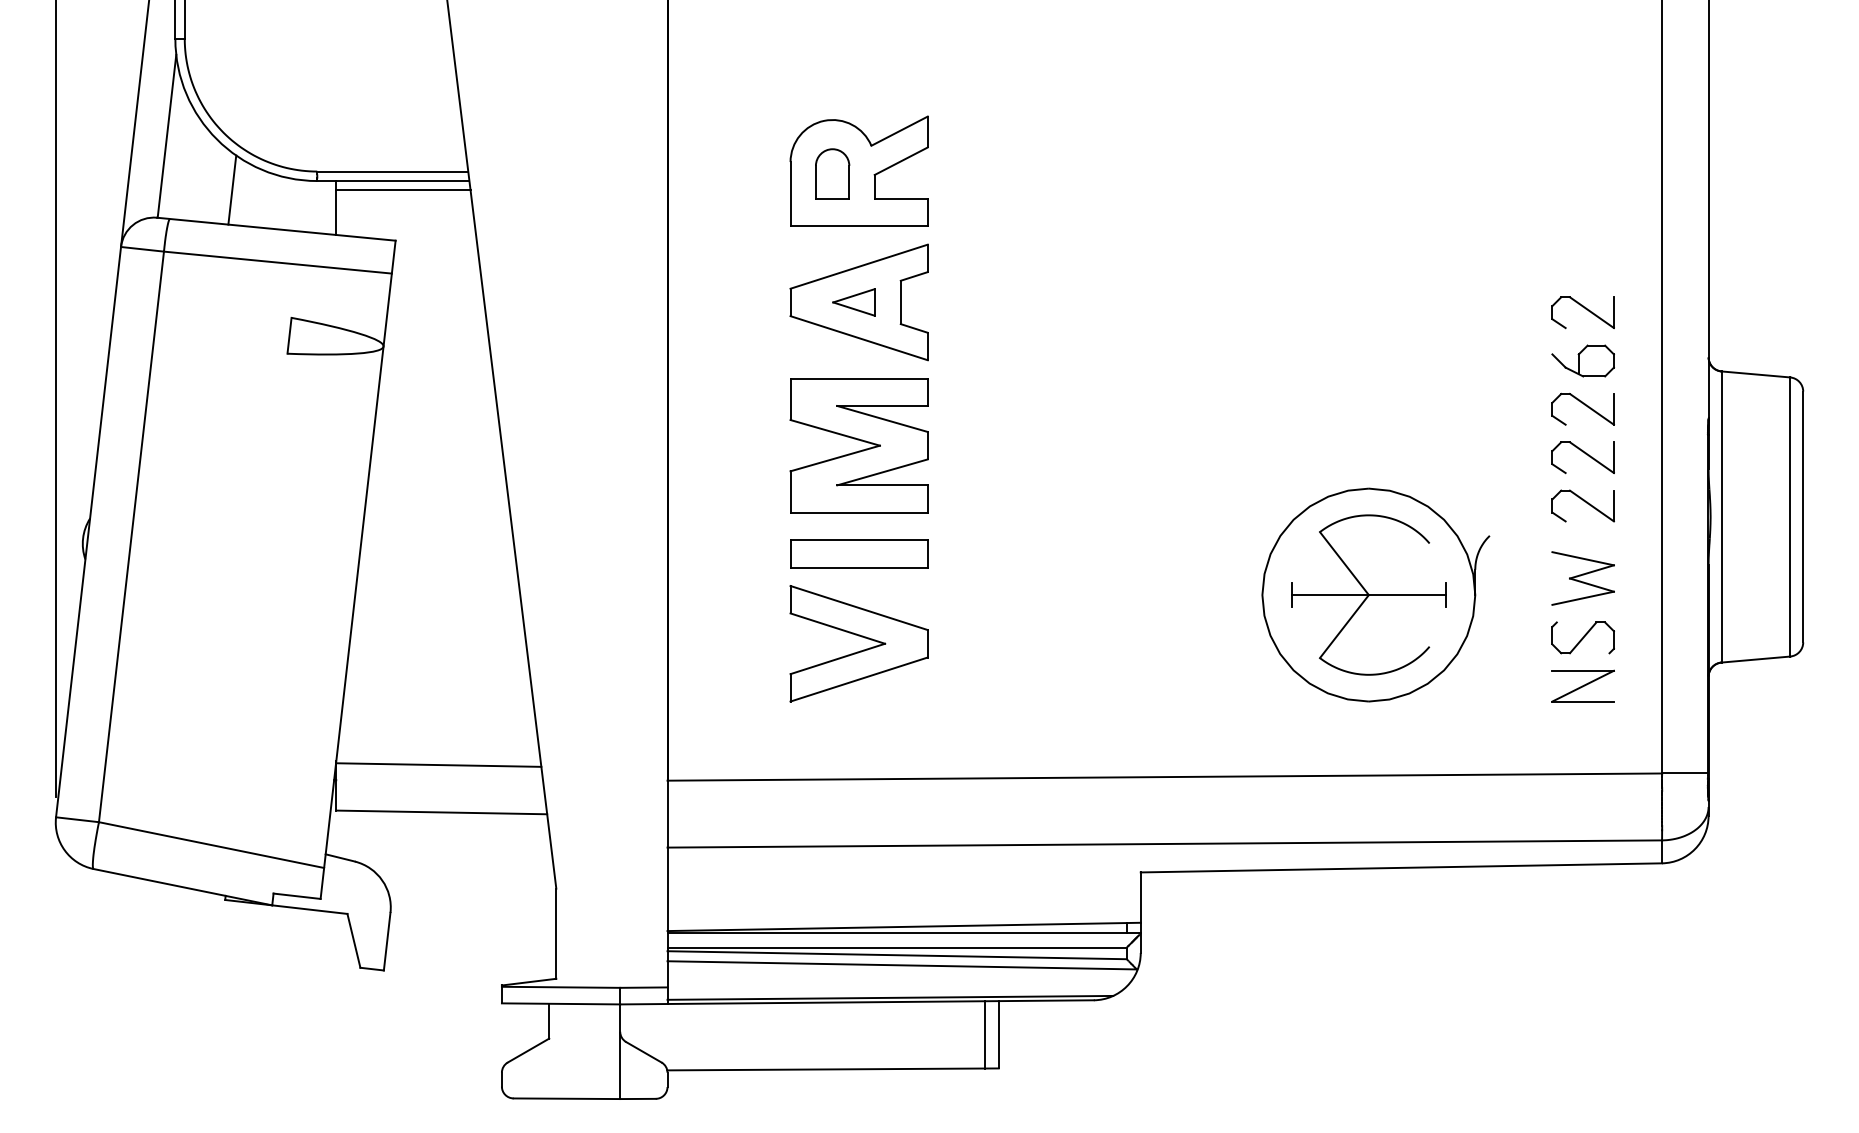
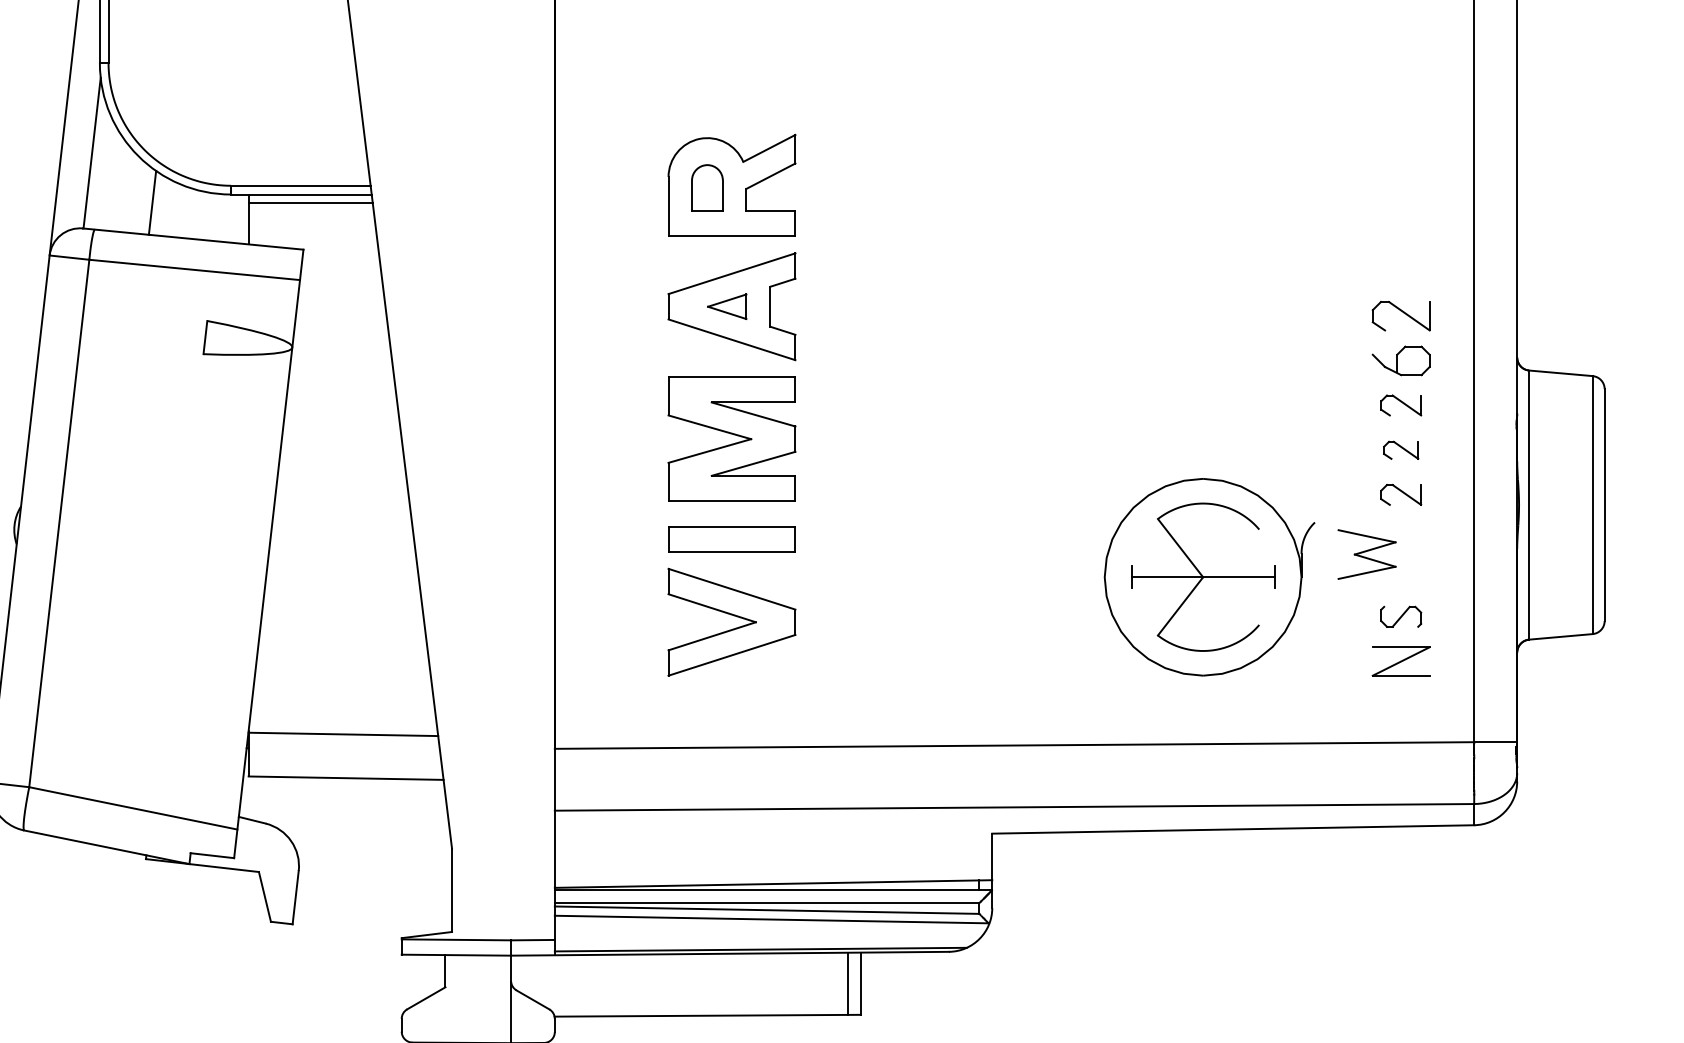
part: (1582, 408) -> (1400, 404), size x0.7
part: (1582, 457) -> (1400, 450), size x0.6
part: (1582, 505) -> (1400, 494), size x0.7
part: (1582, 578) -> (1366, 554), moved
part: (1582, 637) -> (1400, 616), size x0.7

